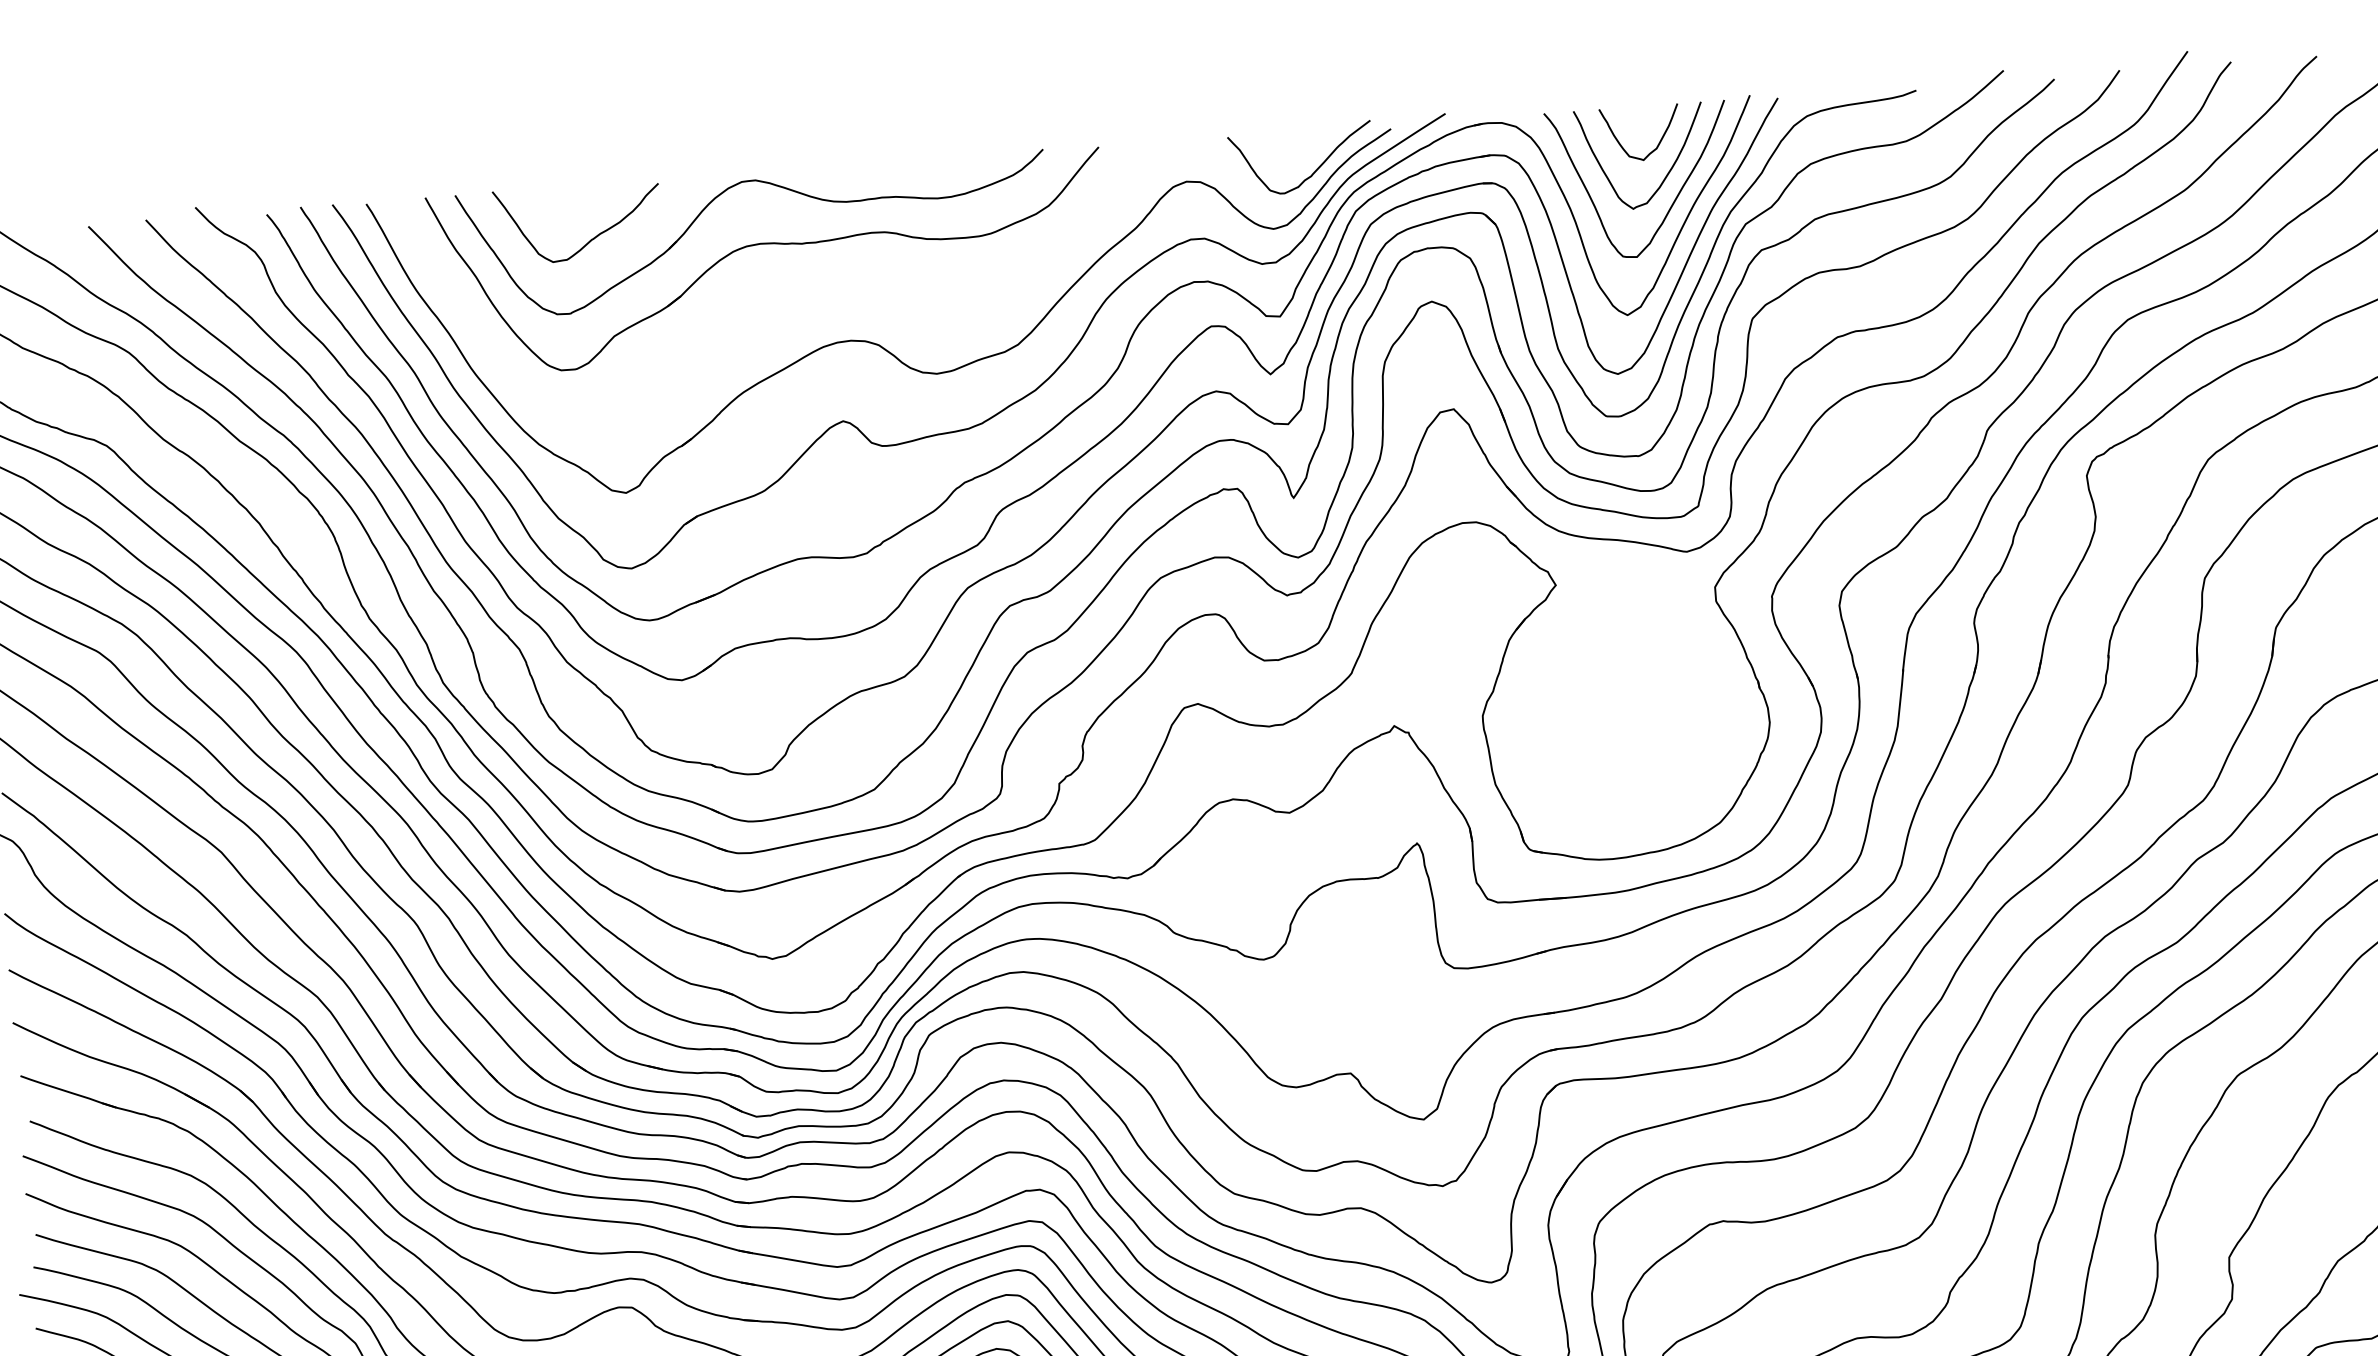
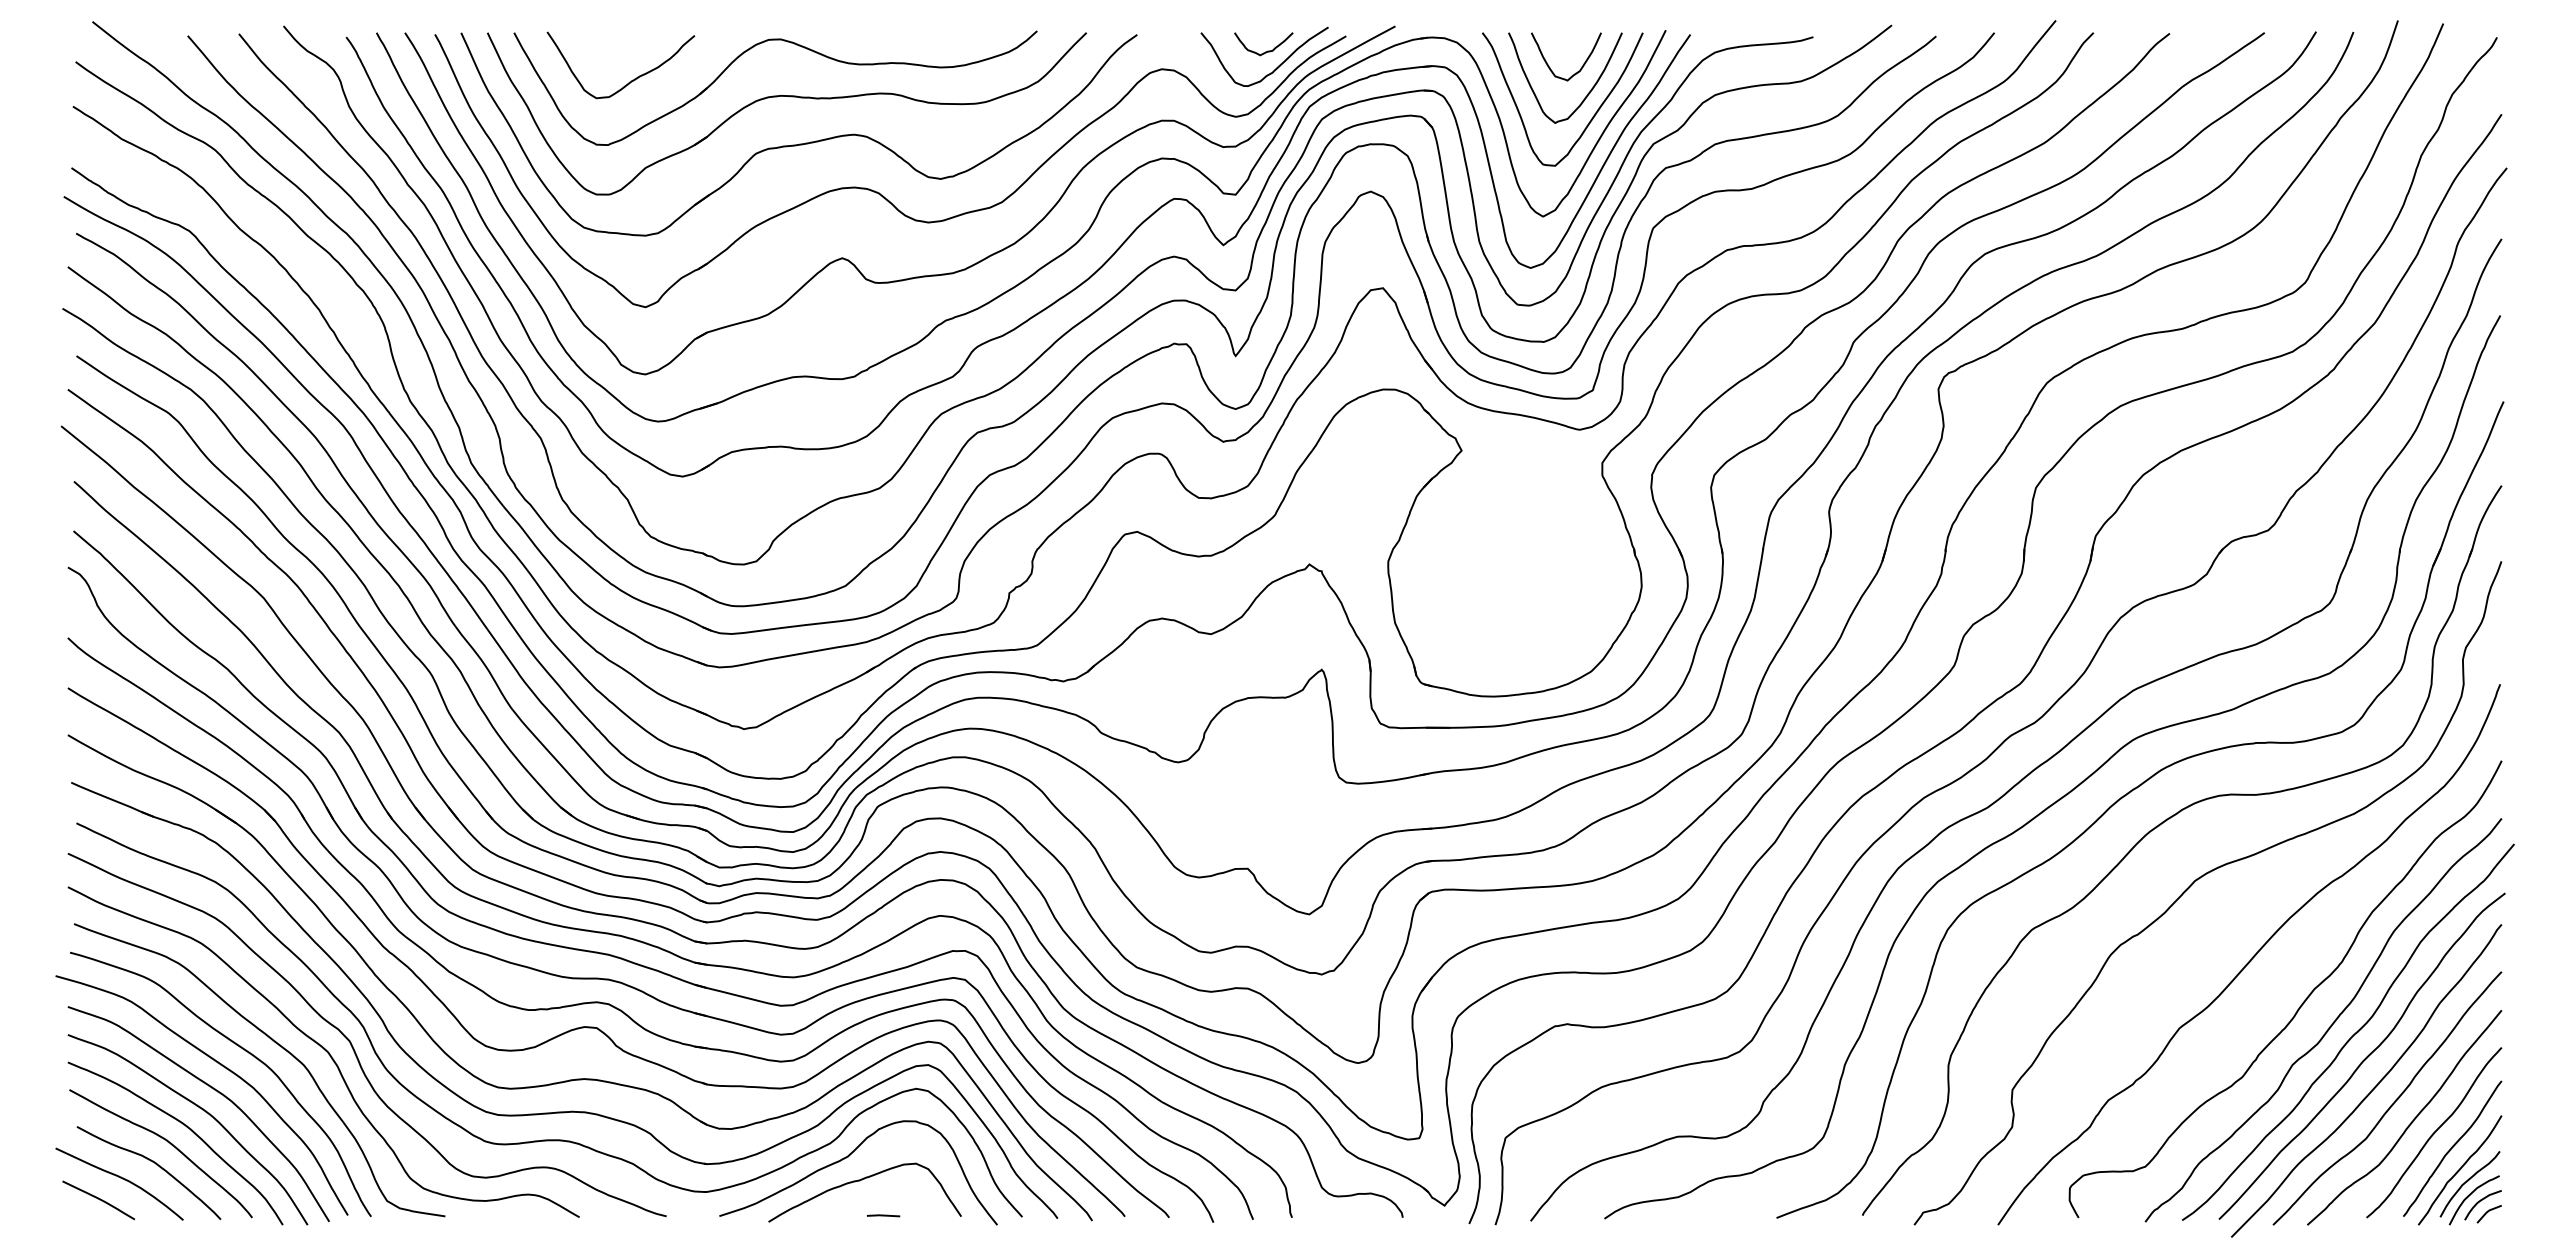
curve: (1303, 151) -> (1267, 50), added
part: (785, 295) -> (799, 143), added

